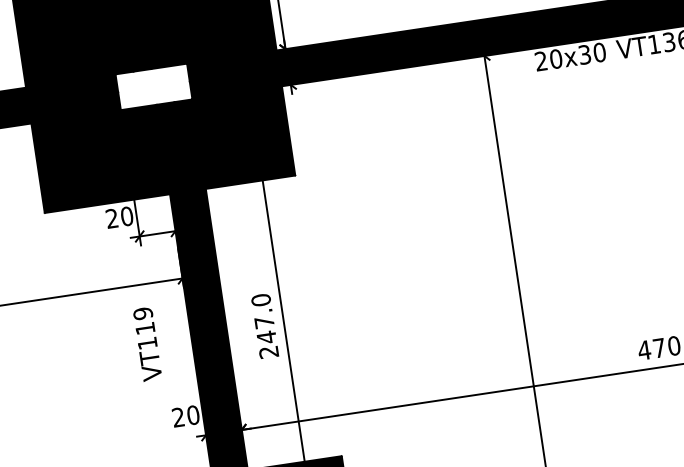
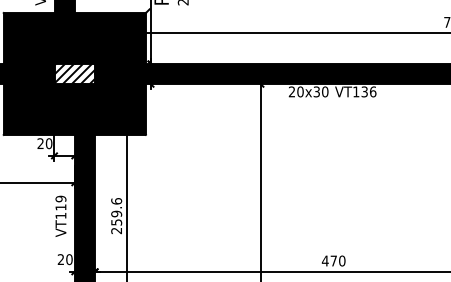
hatch: (153, 86) -> (74, 73), added
text: (263, 318) -> (116, 211), 247.0 -> 259.6
text: (146, 342) -> (60, 215), moved

